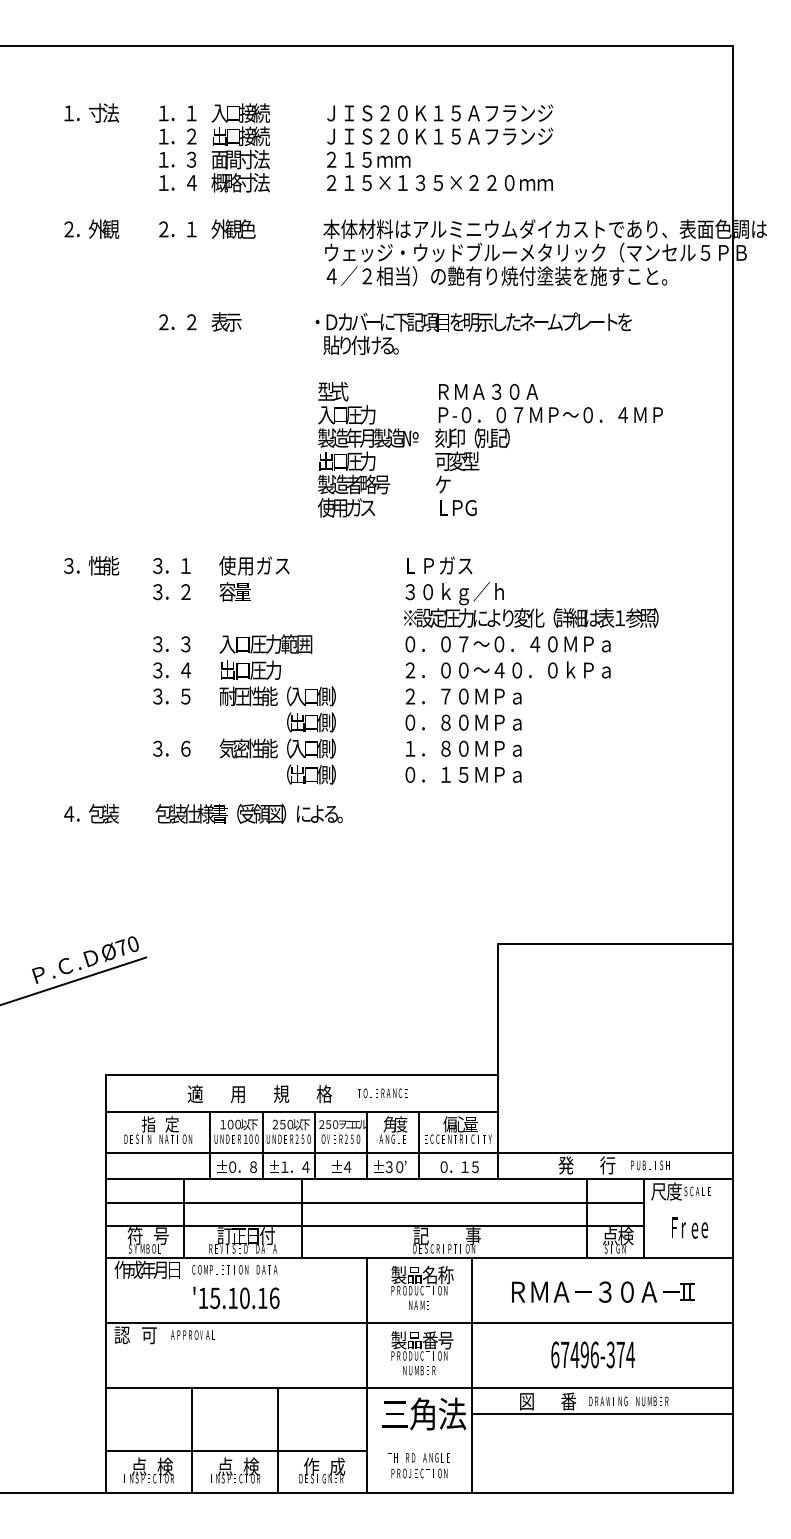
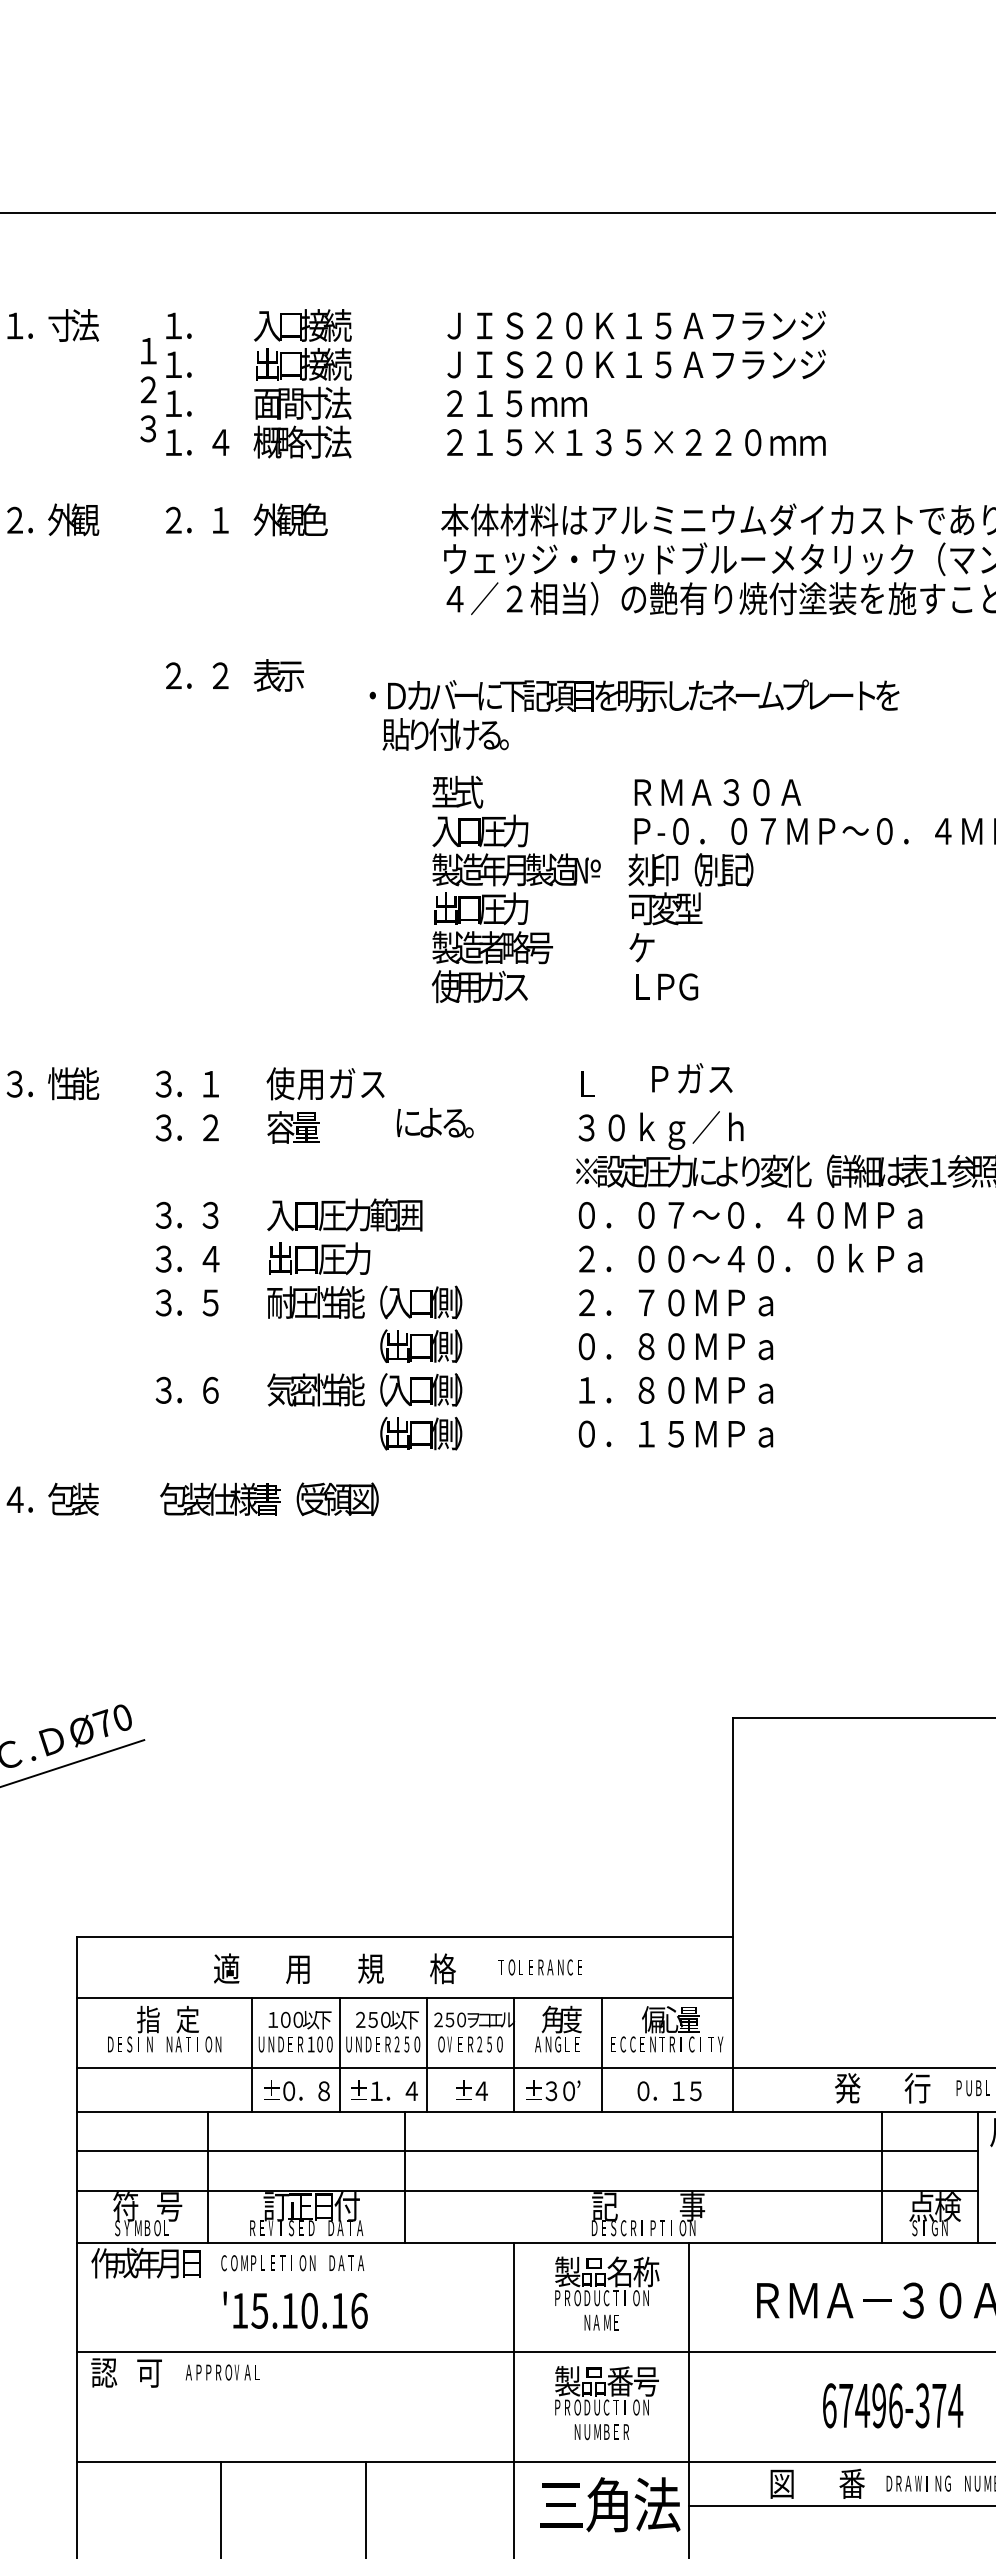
text: (191, 136) -> (148, 389), moved
text: (473, 333) -> (633, 714), moved
text: (448, 565) -> (692, 1078), moved
text: (319, 814) -> (434, 1123), moved

